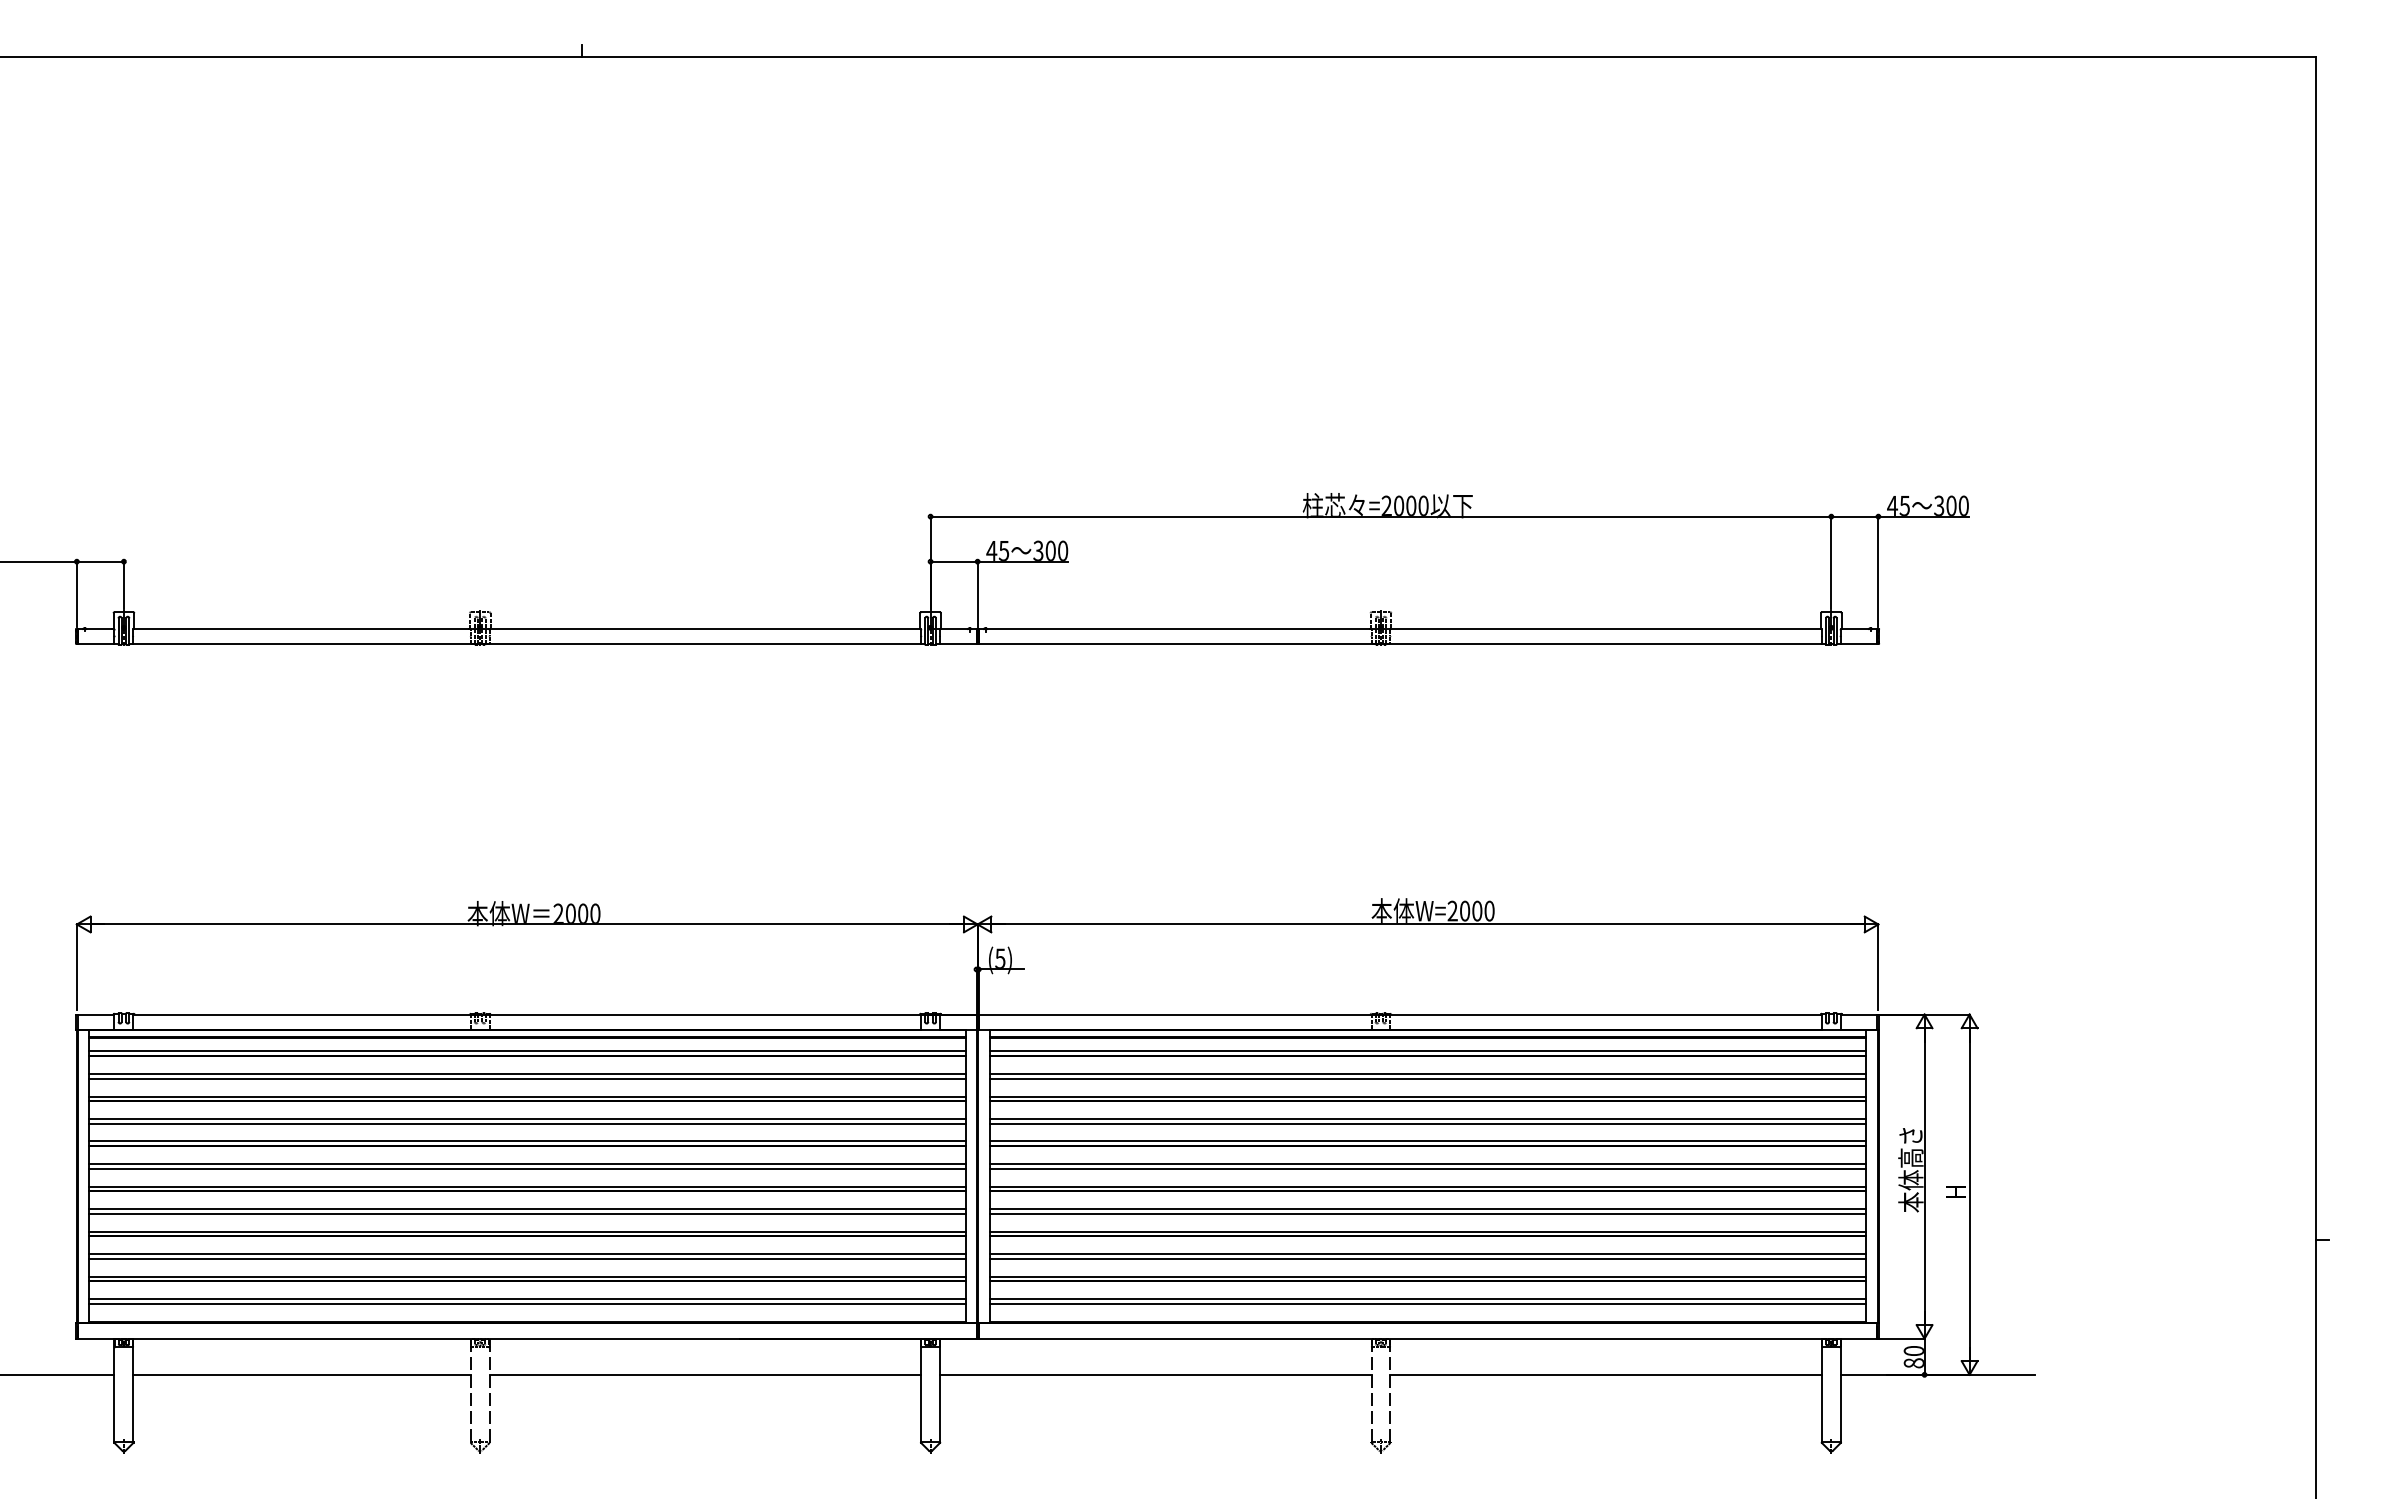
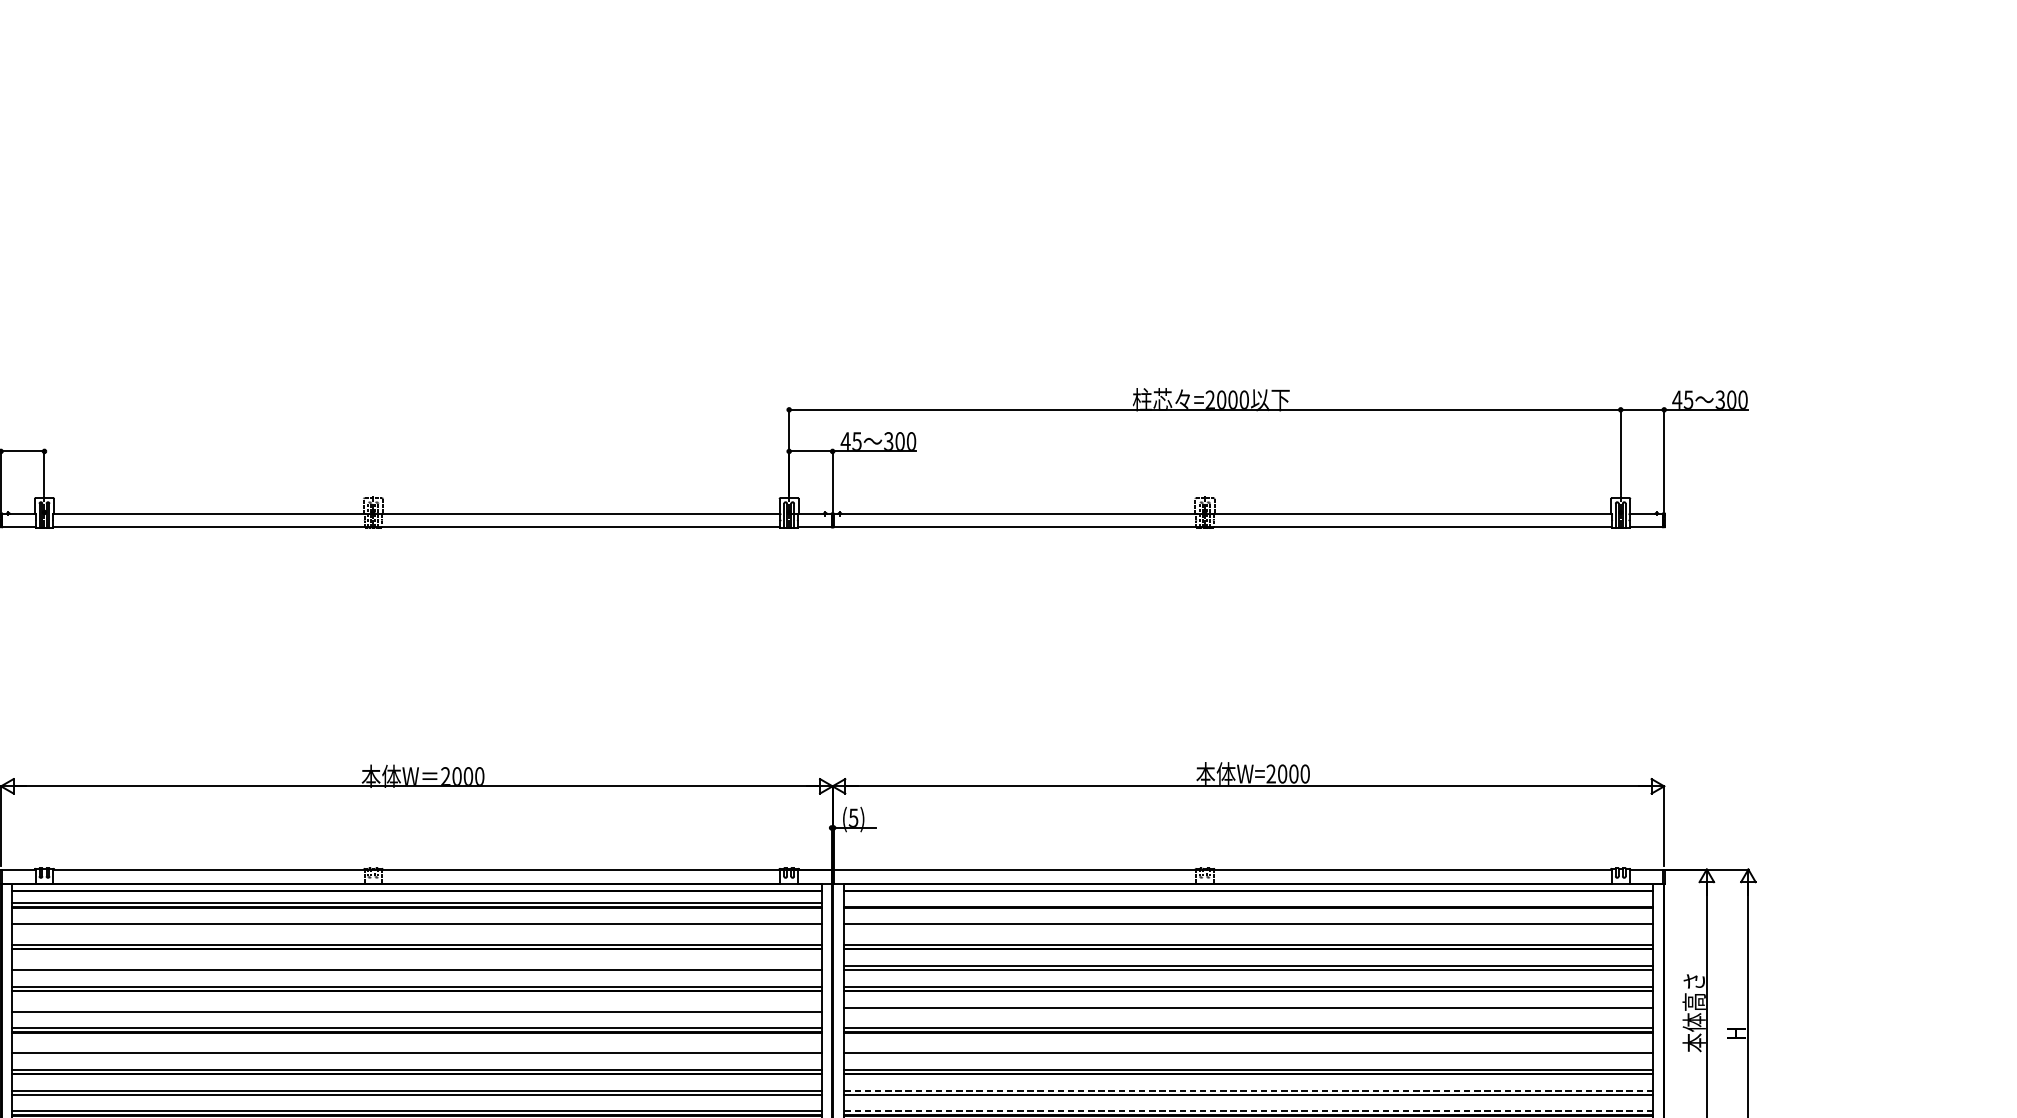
line: (1427, 1051) -> (1247, 903), removed
line: (526, 1078) -> (416, 928), removed
line: (1427, 1078) -> (1247, 928), removed
line: (526, 1119) -> (416, 966), removed
line: (526, 1164) -> (416, 1007), removed
line: (1427, 1168) -> (1247, 1011), removed
line: (526, 1209) -> (416, 1049), removed
line: (1427, 1209) -> (1247, 1049), removed
line: (1427, 1254) -> (1247, 1091), solid -> dashed
line: (1427, 1276) -> (1247, 1111), solid -> dashed

